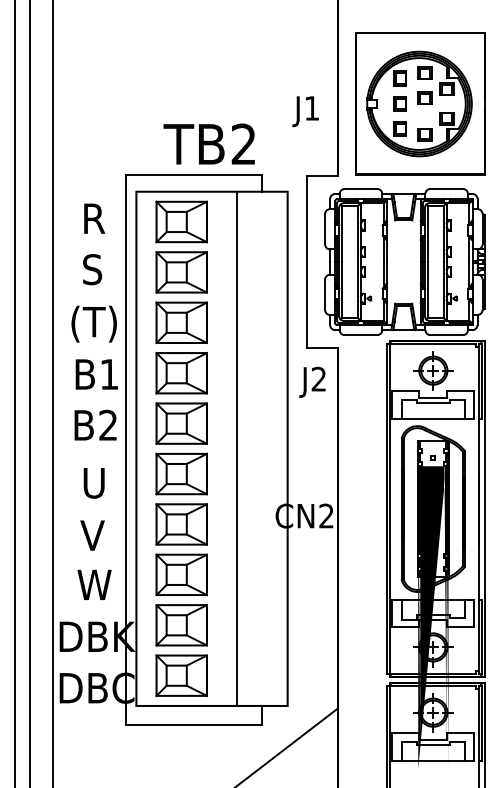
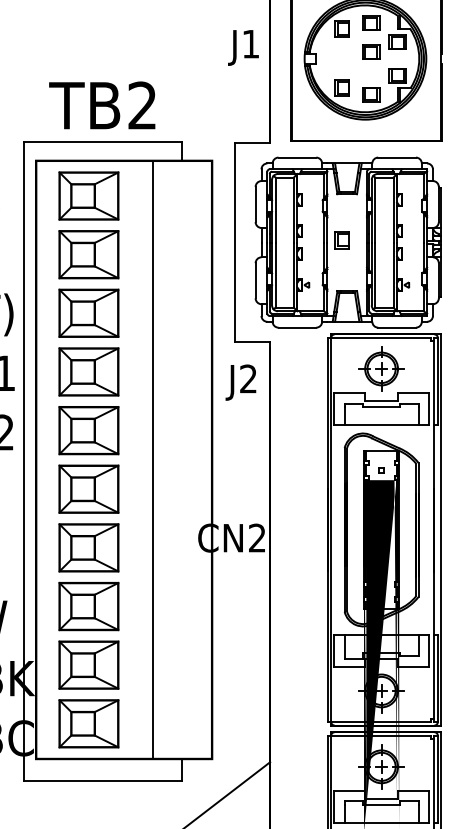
part: (399, 103) -> (342, 239), moved
text: (305, 111) -> (243, 47), moved
text: (208, 143) -> (101, 104), moved

